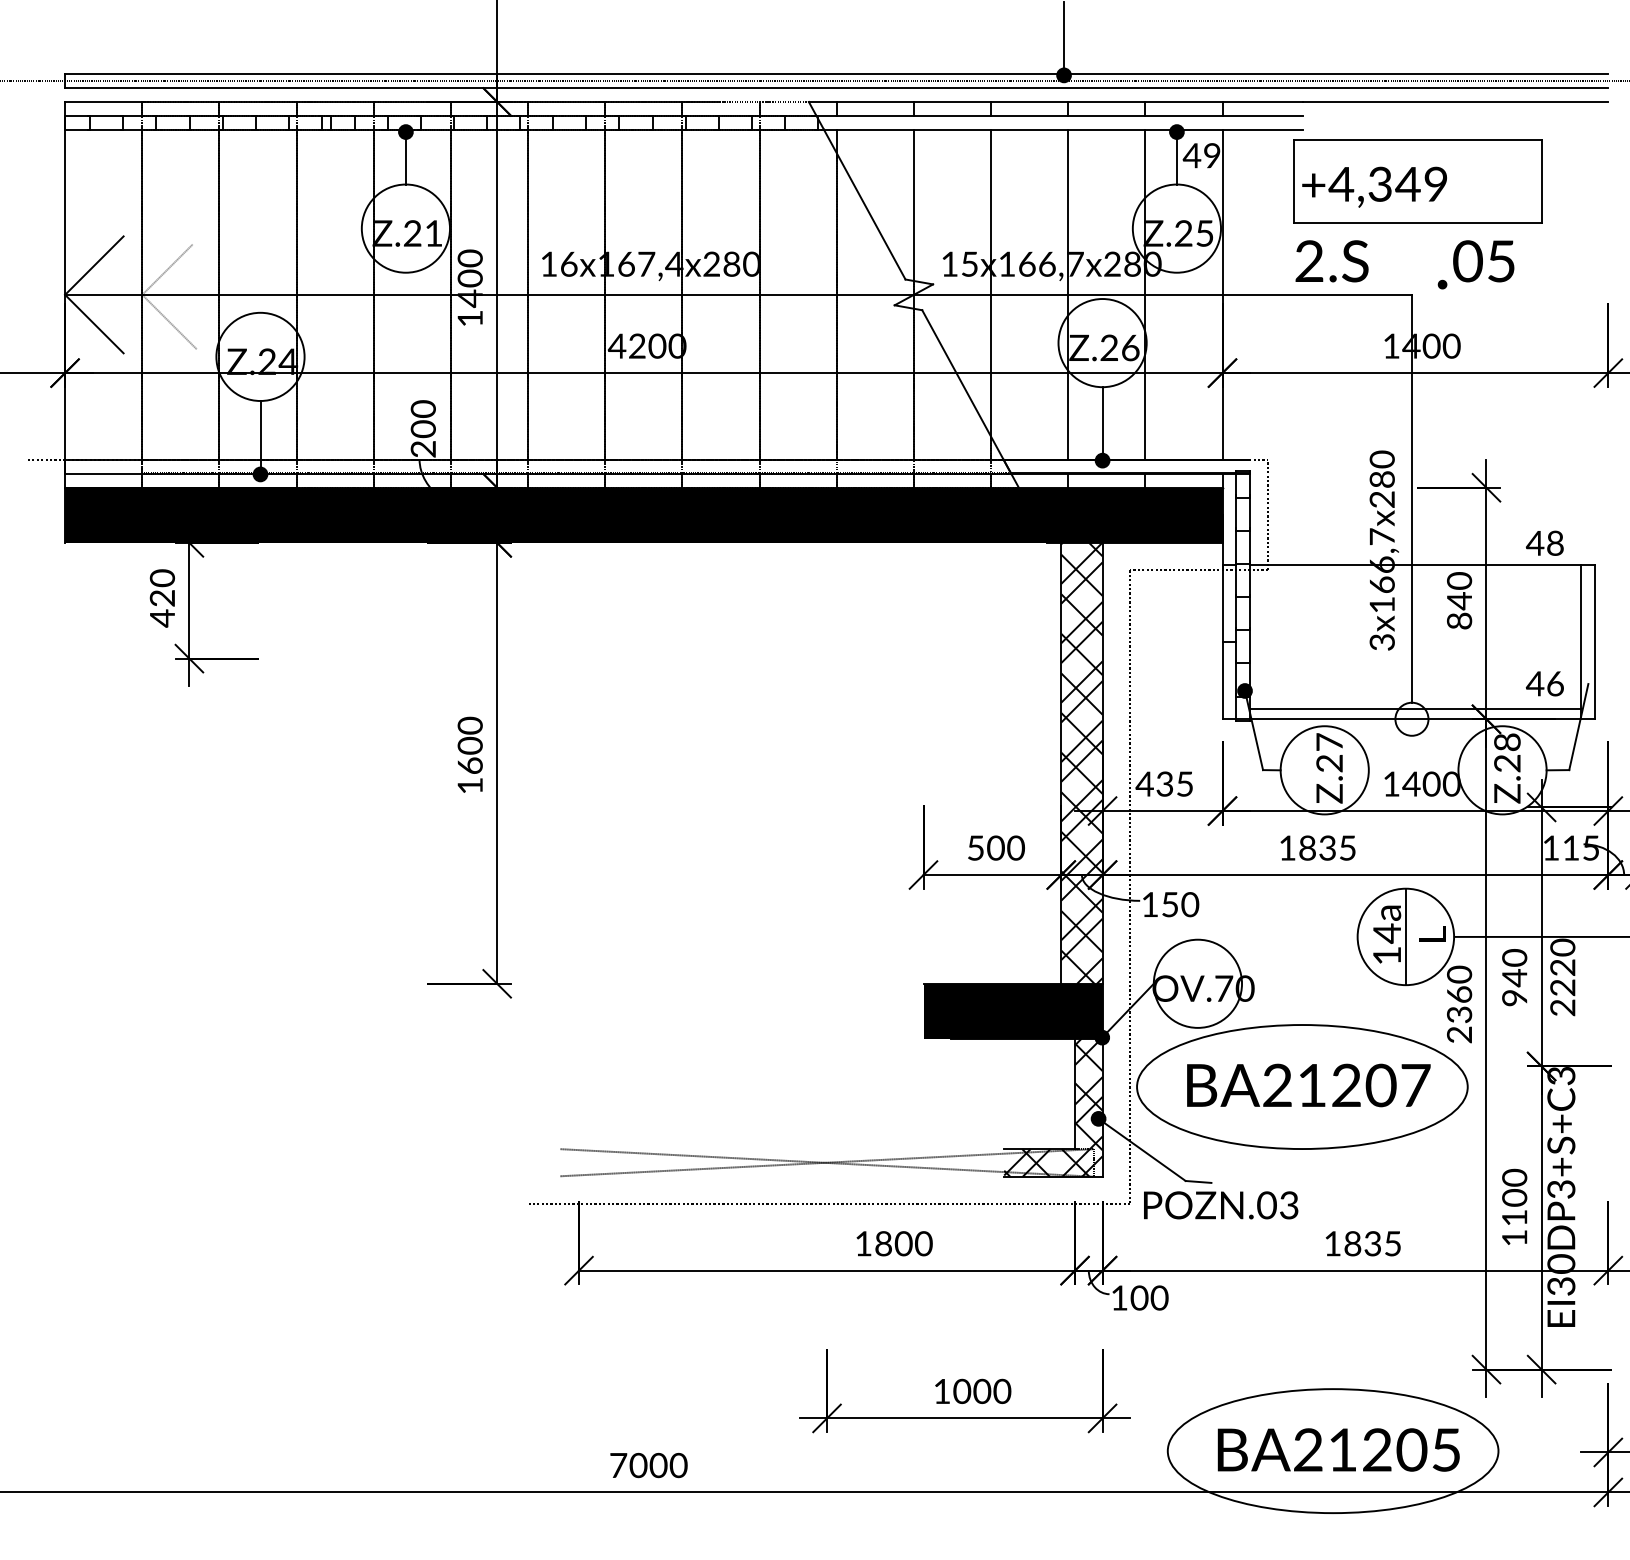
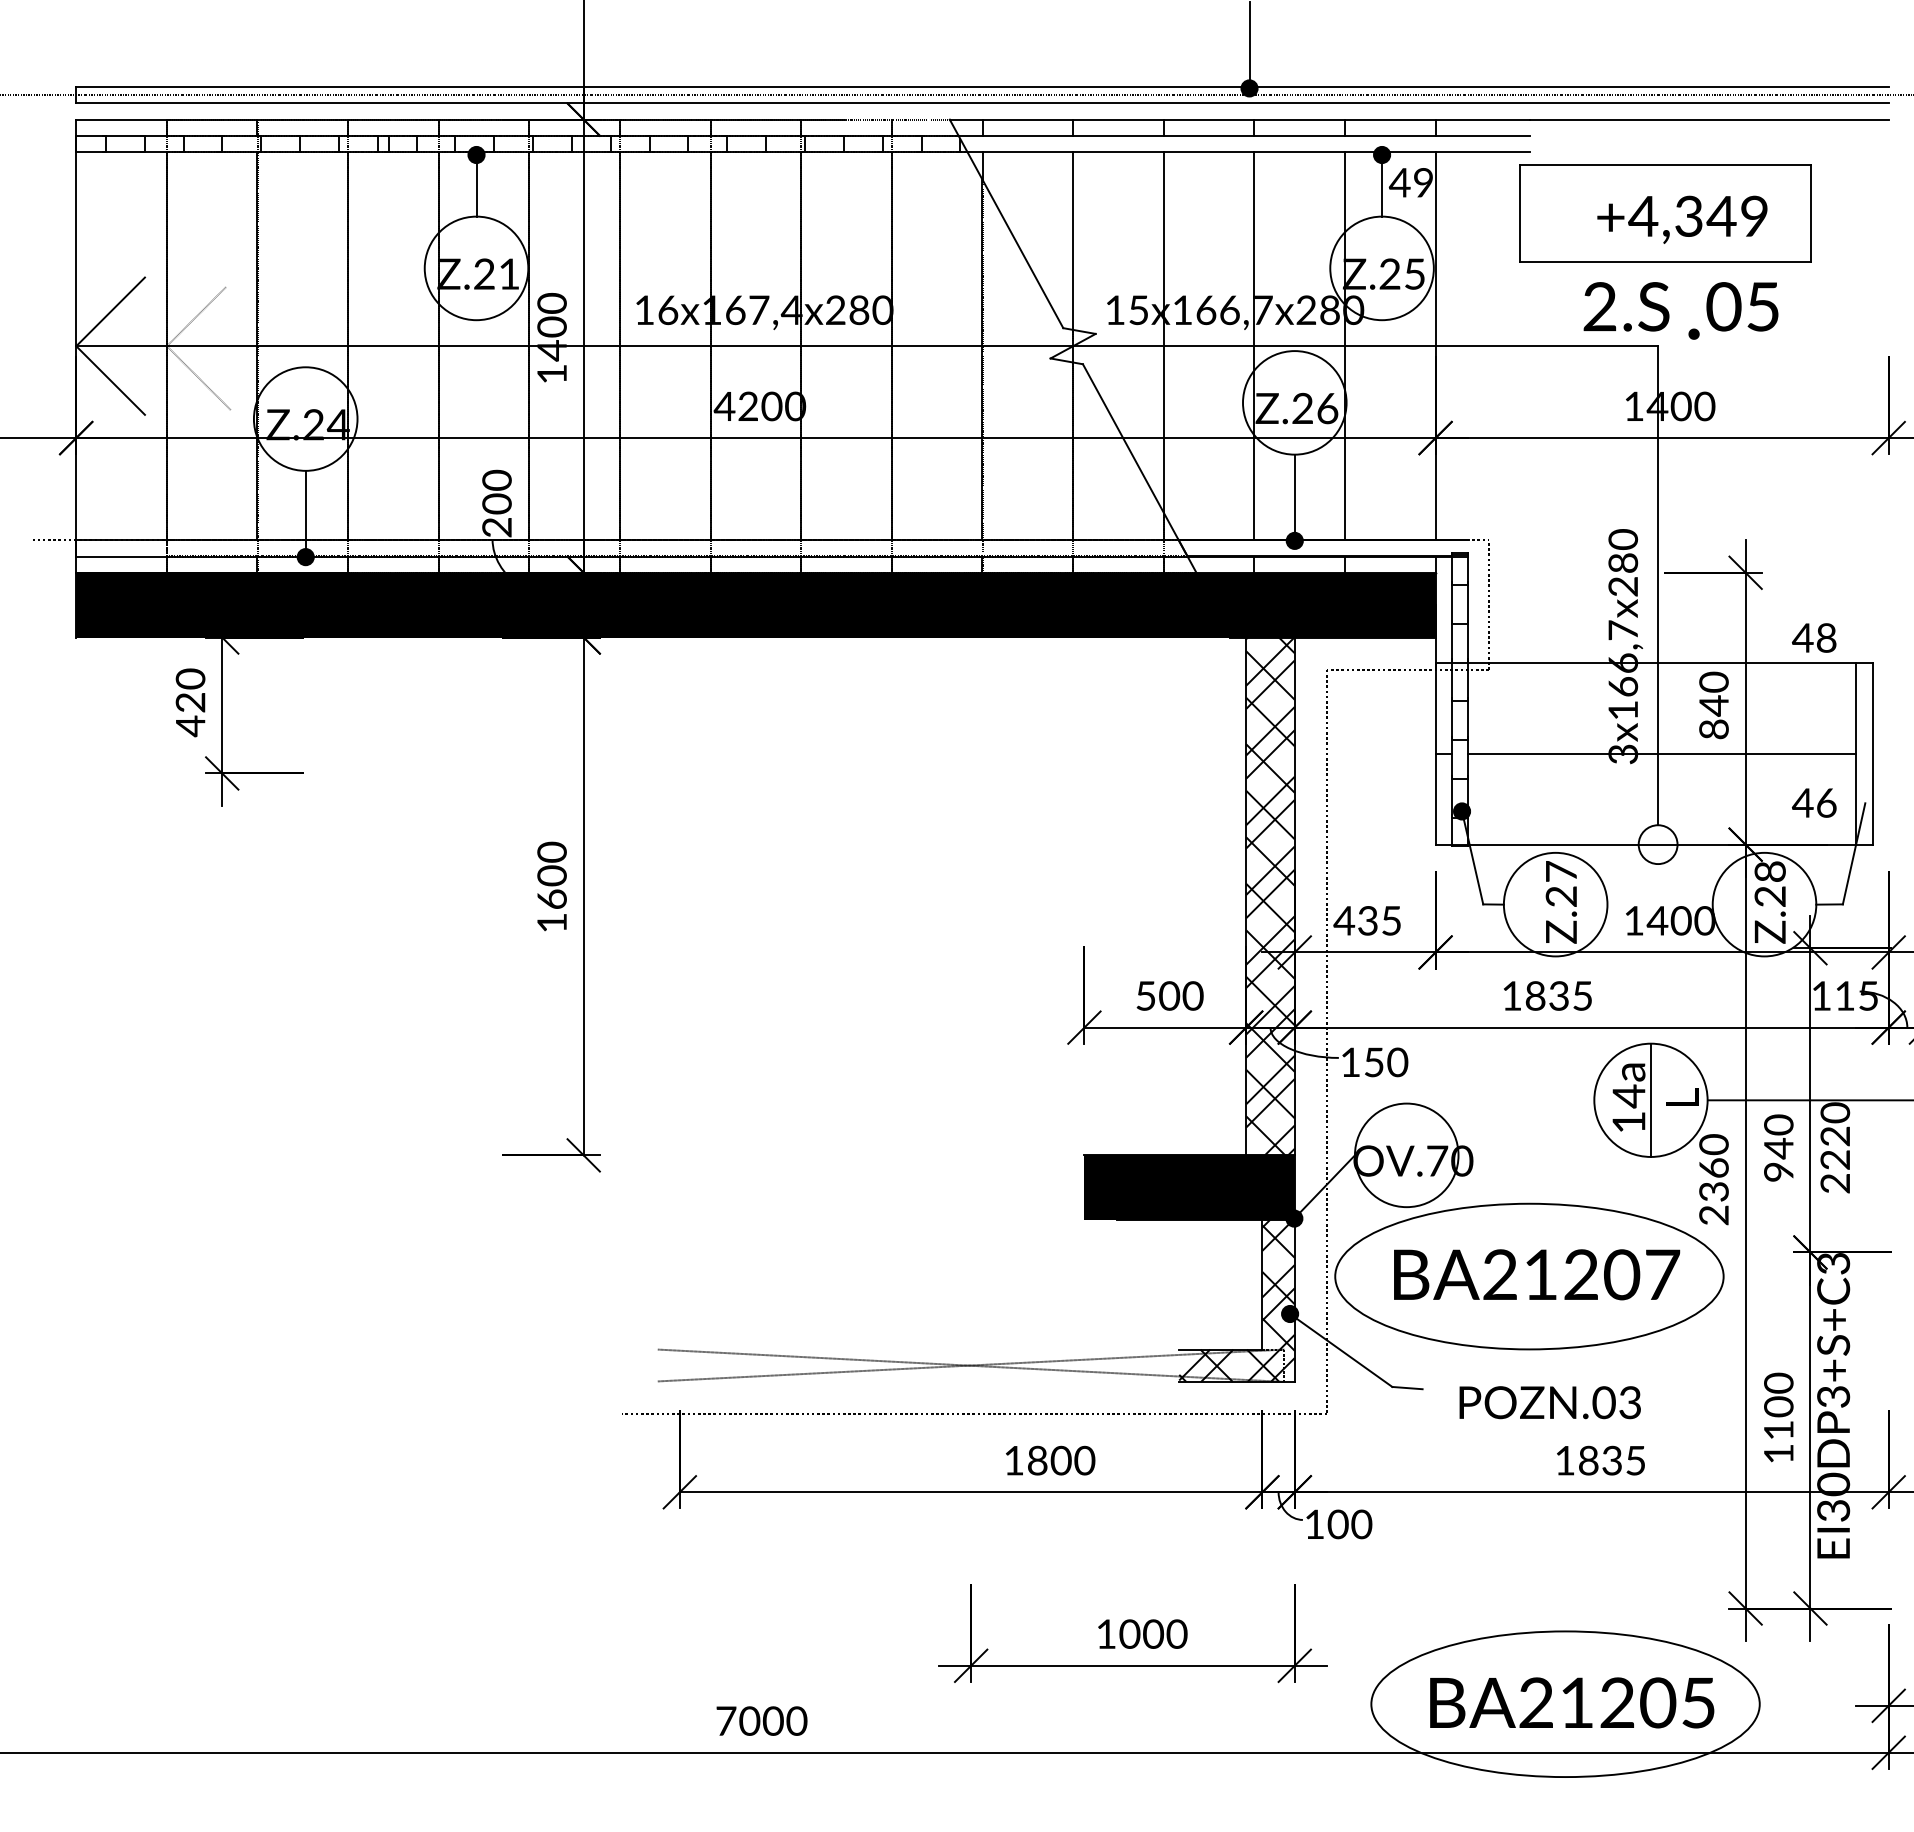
text: (1374, 186) -> (1682, 218), moved
text: (1331, 261) -> (1625, 307), moved
line: (1415, 709) -> (1662, 754), moved
text: (1221, 1205) -> (1550, 1402), moved

